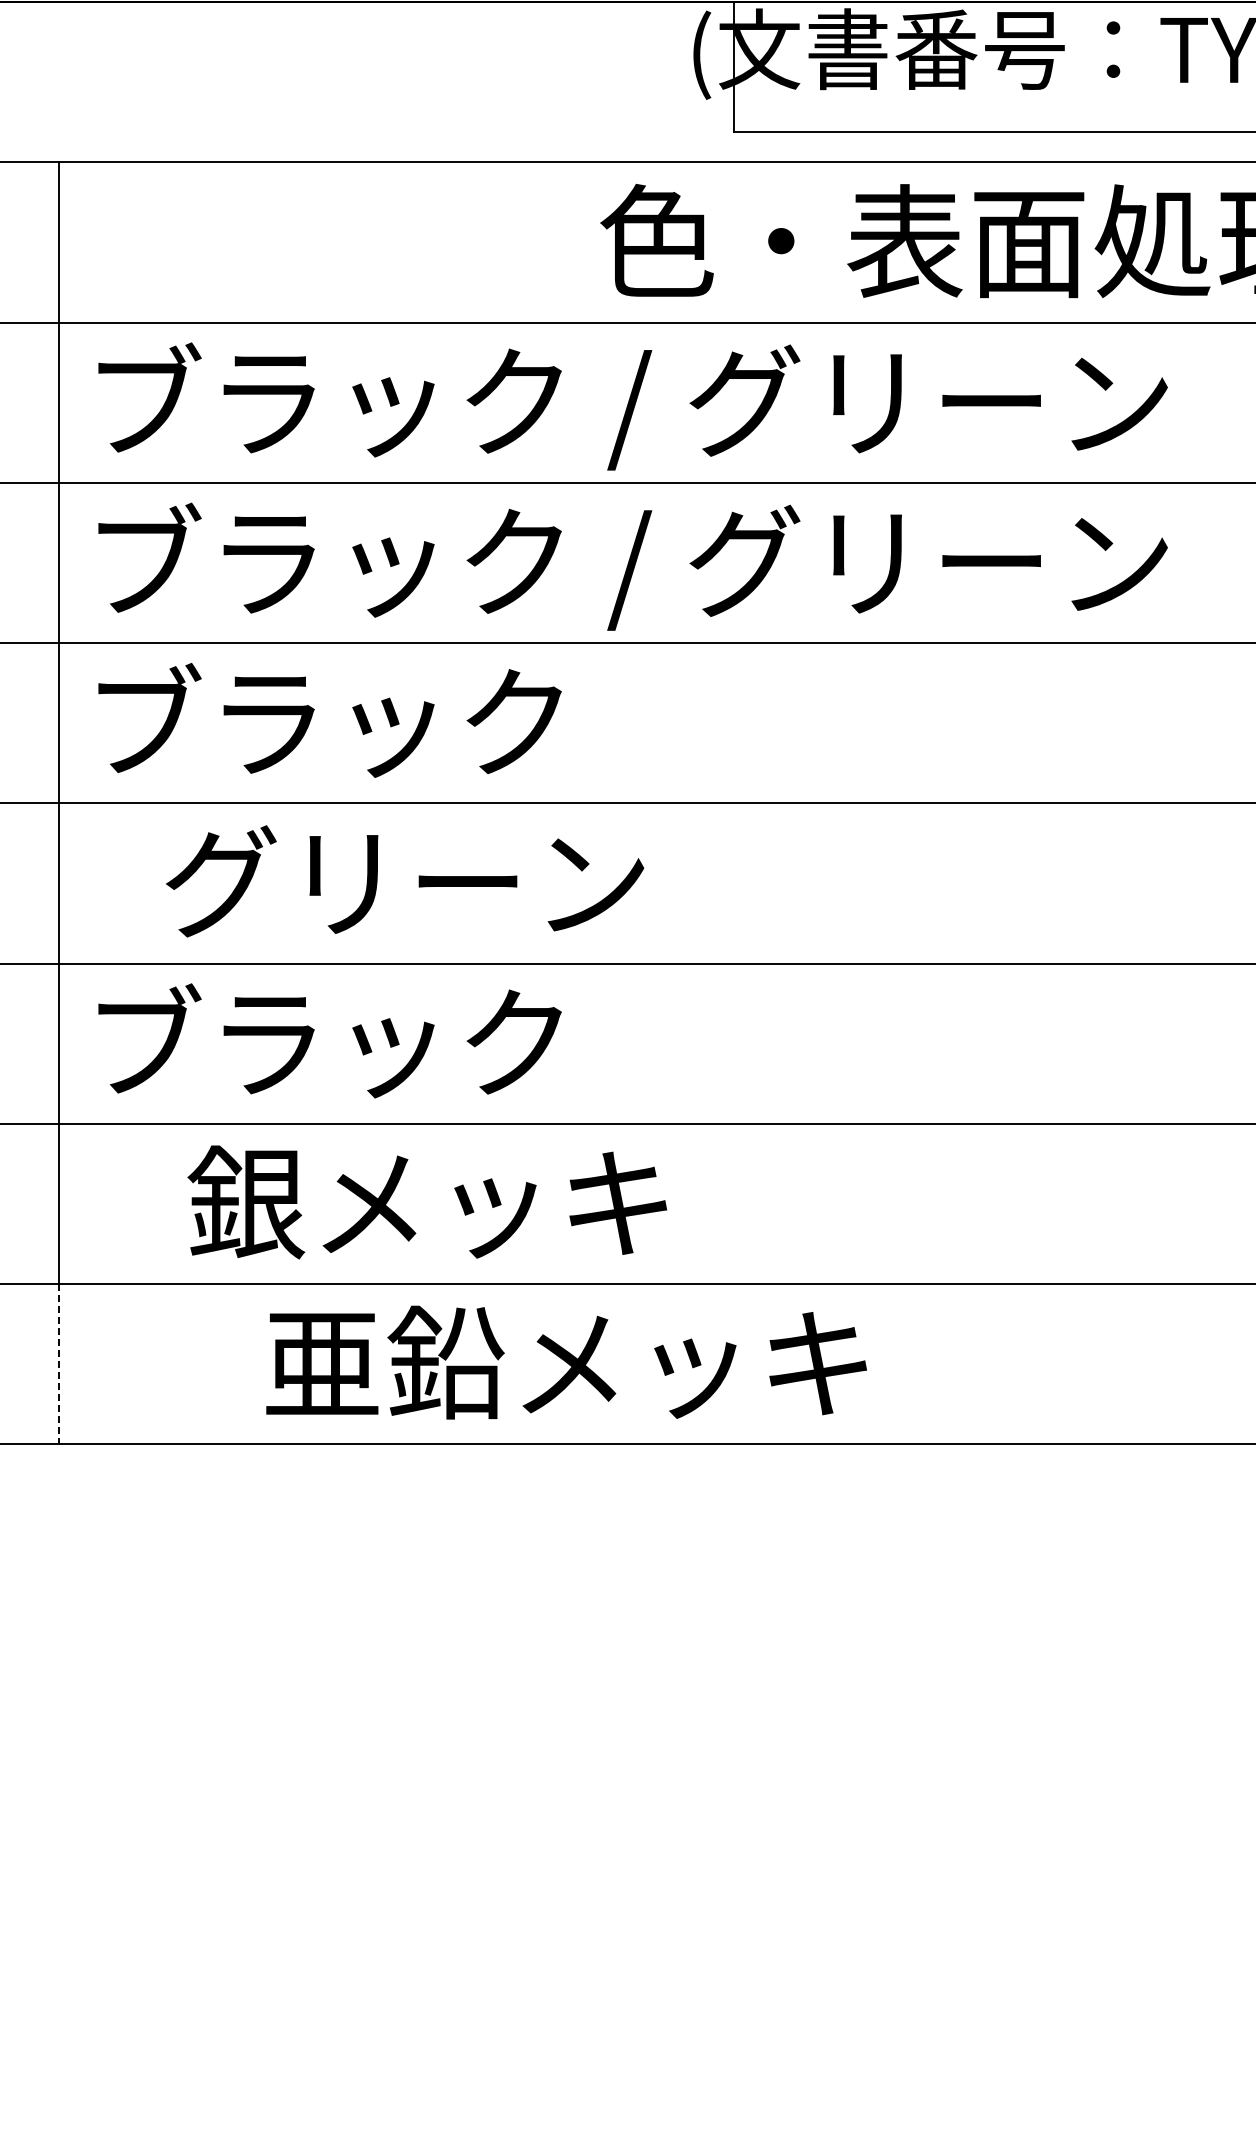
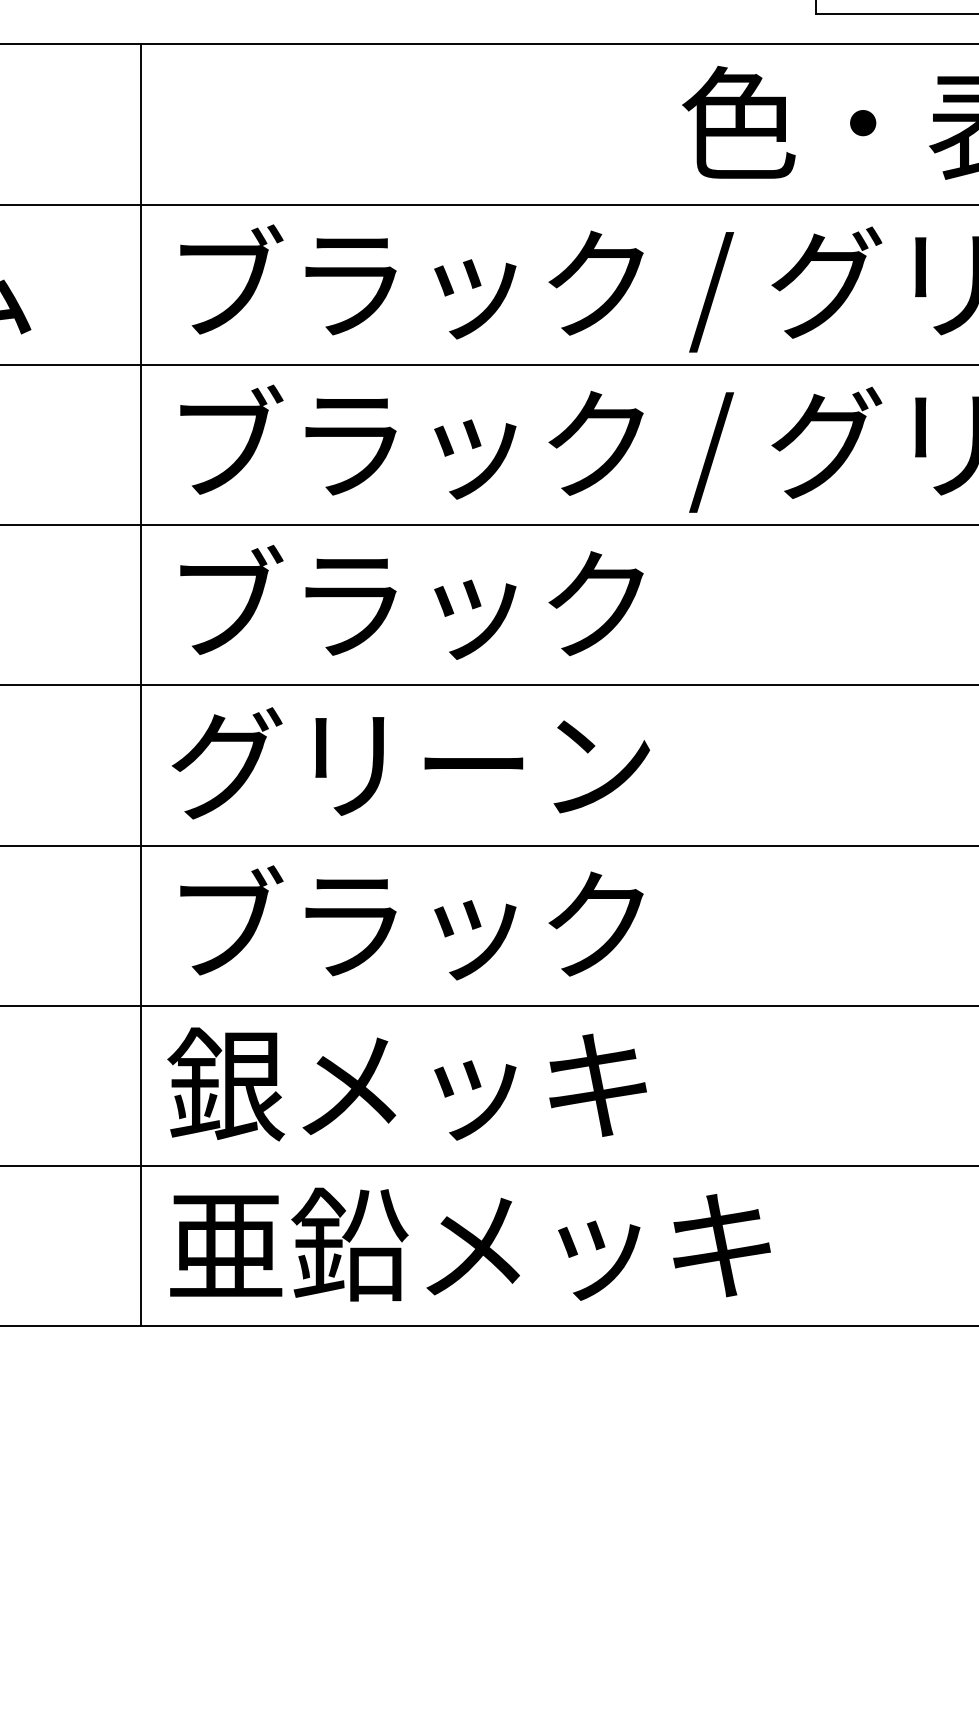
text: (405, 881) -> (411, 763), moved
text: (427, 1202) -> (407, 1084), moved
text: (566, 1362) -> (470, 1244), moved
line: (58, 1364) -> (140, 1246), dashed -> solid

